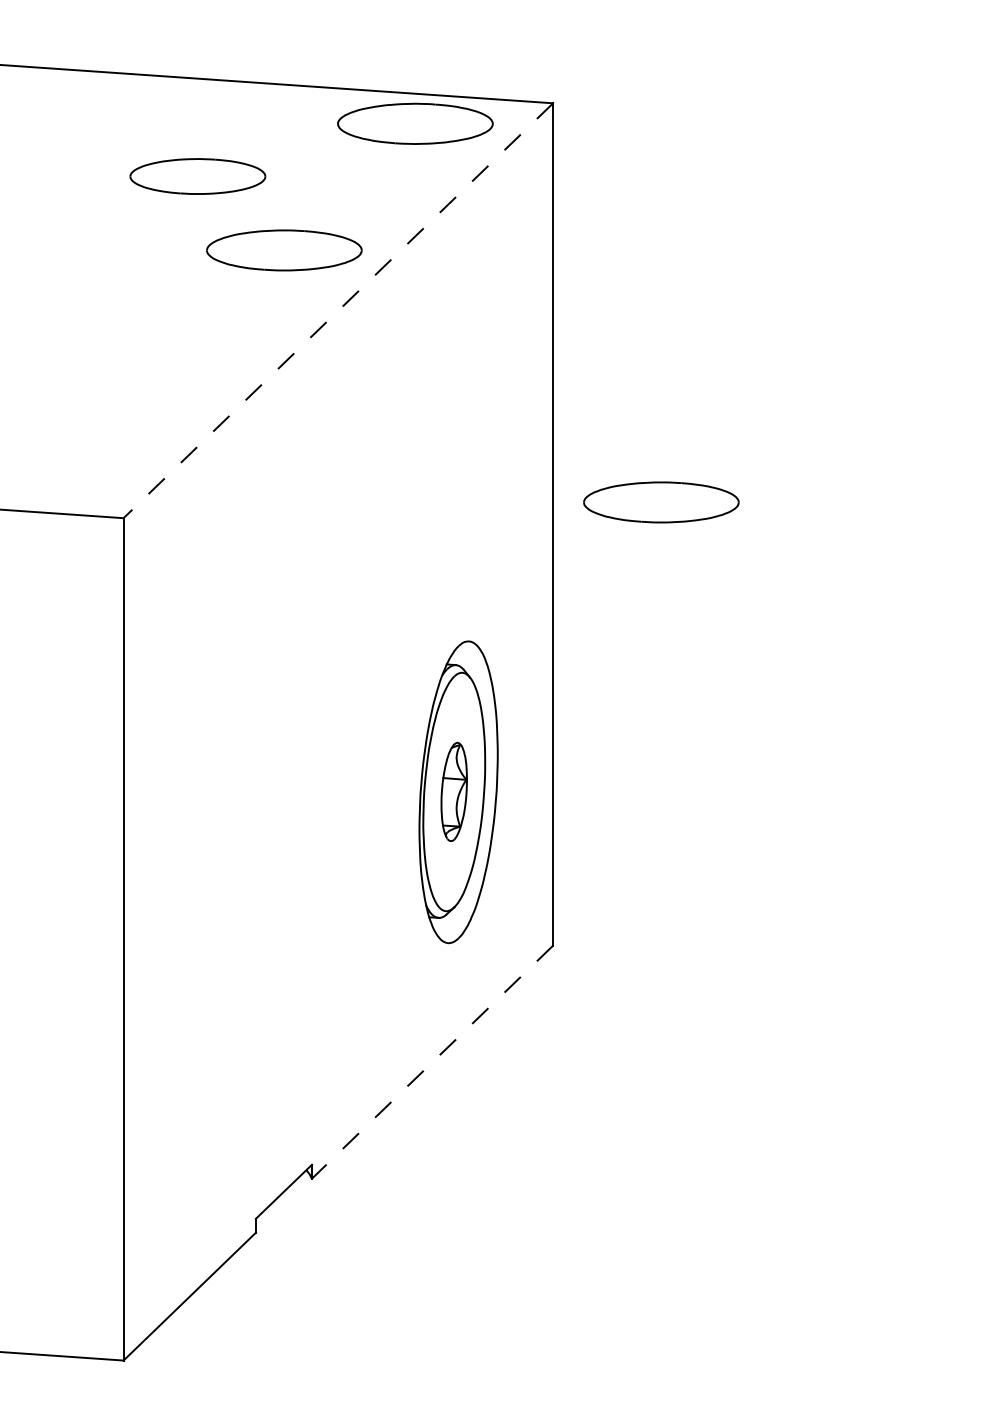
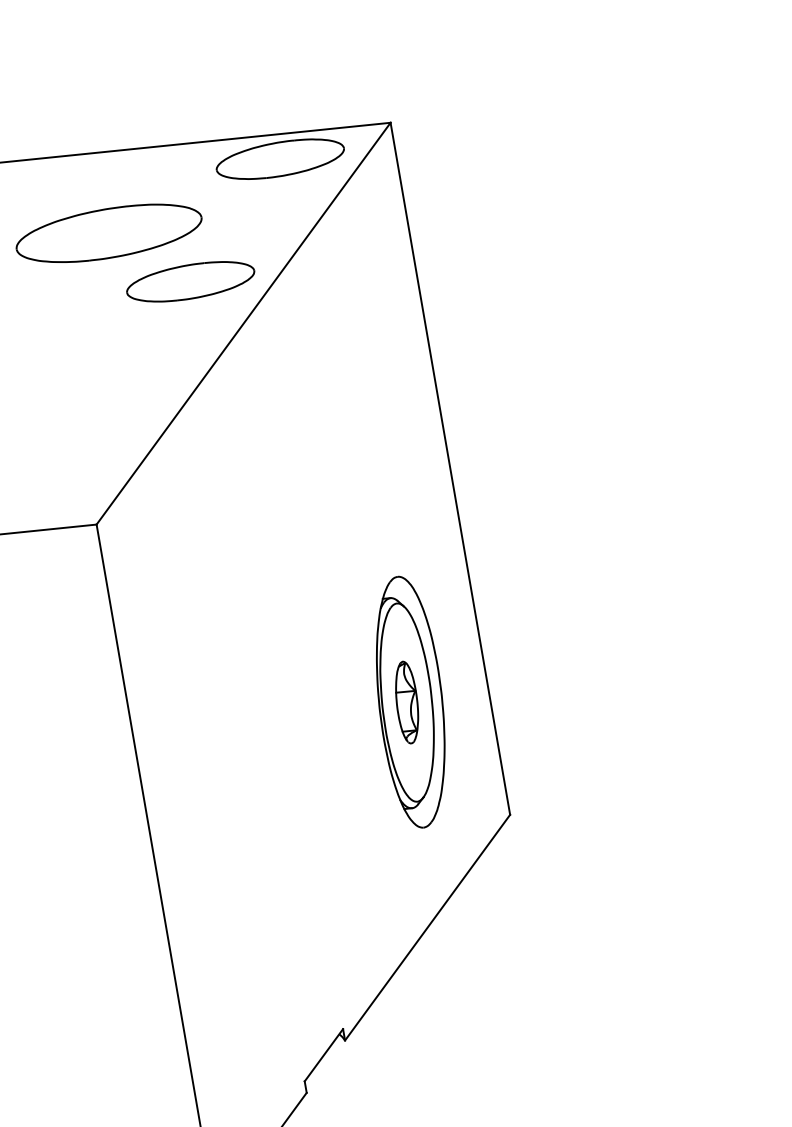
part: (197, 176) -> (108, 233), size x1.67
line: (338, 310) -> (243, 323), dashed -> solid
part: (661, 502) -> (536, 435), removed
line: (432, 1062) -> (427, 927), dashed -> solid

